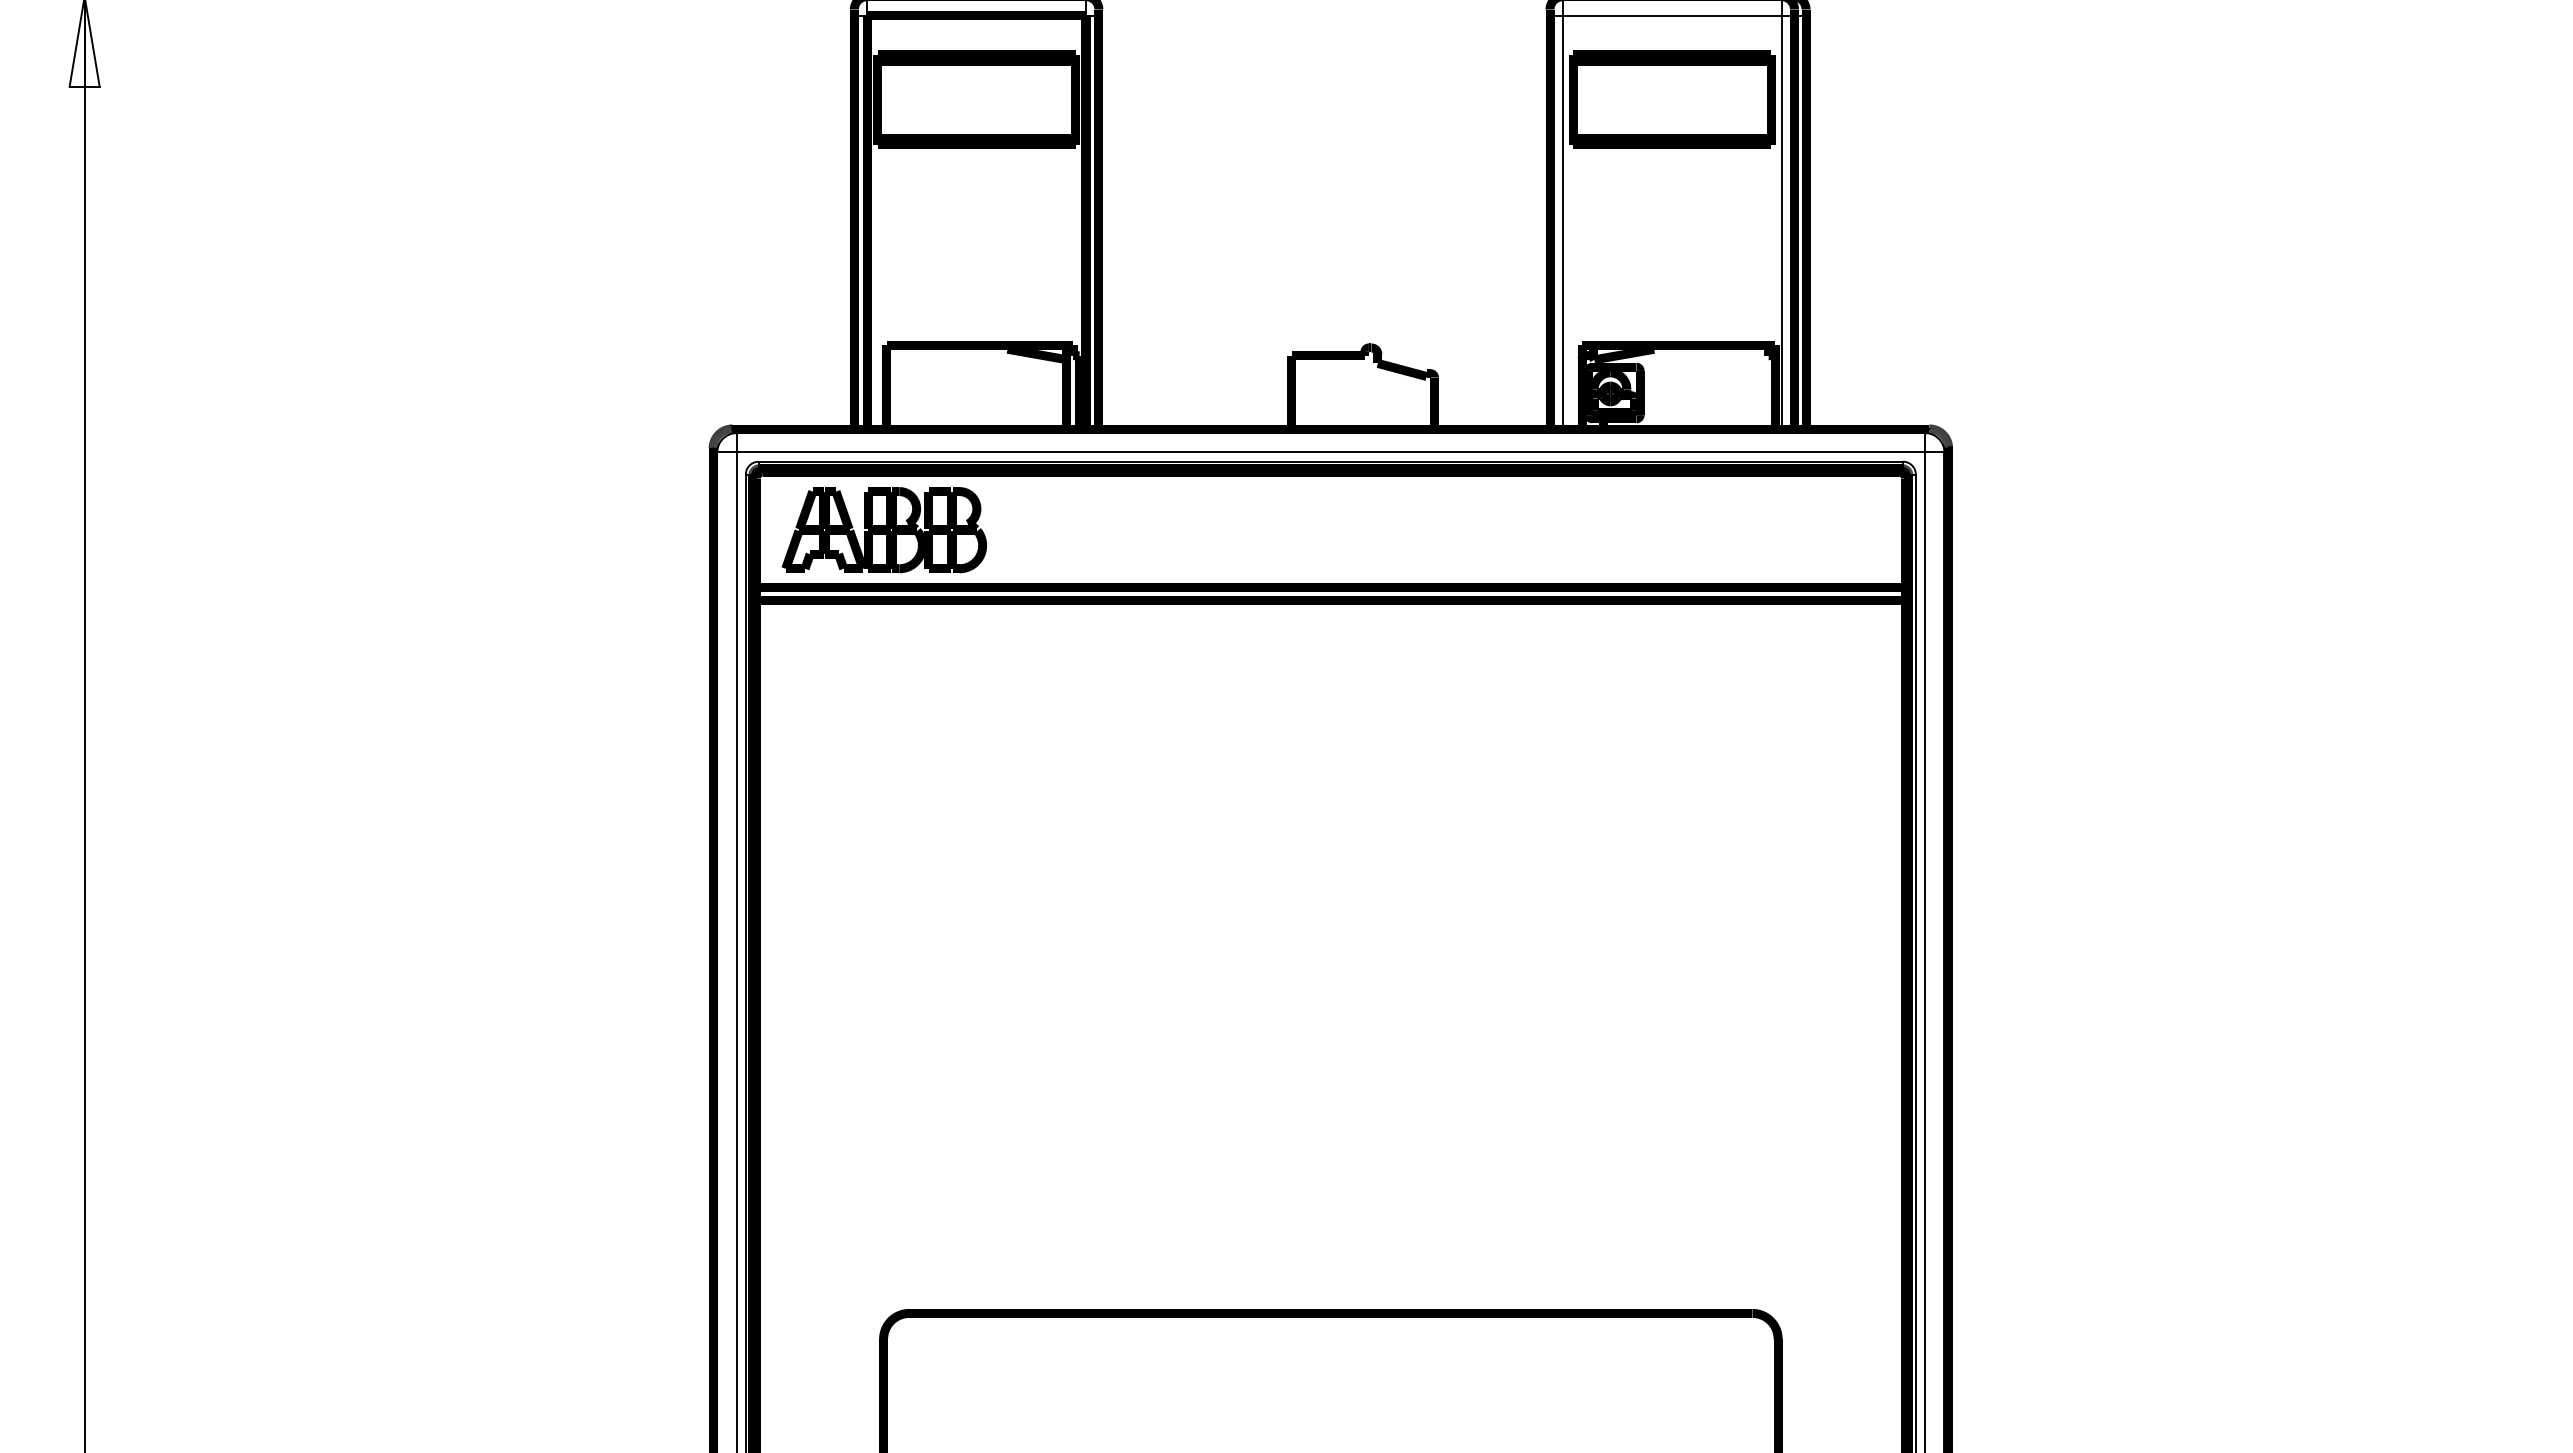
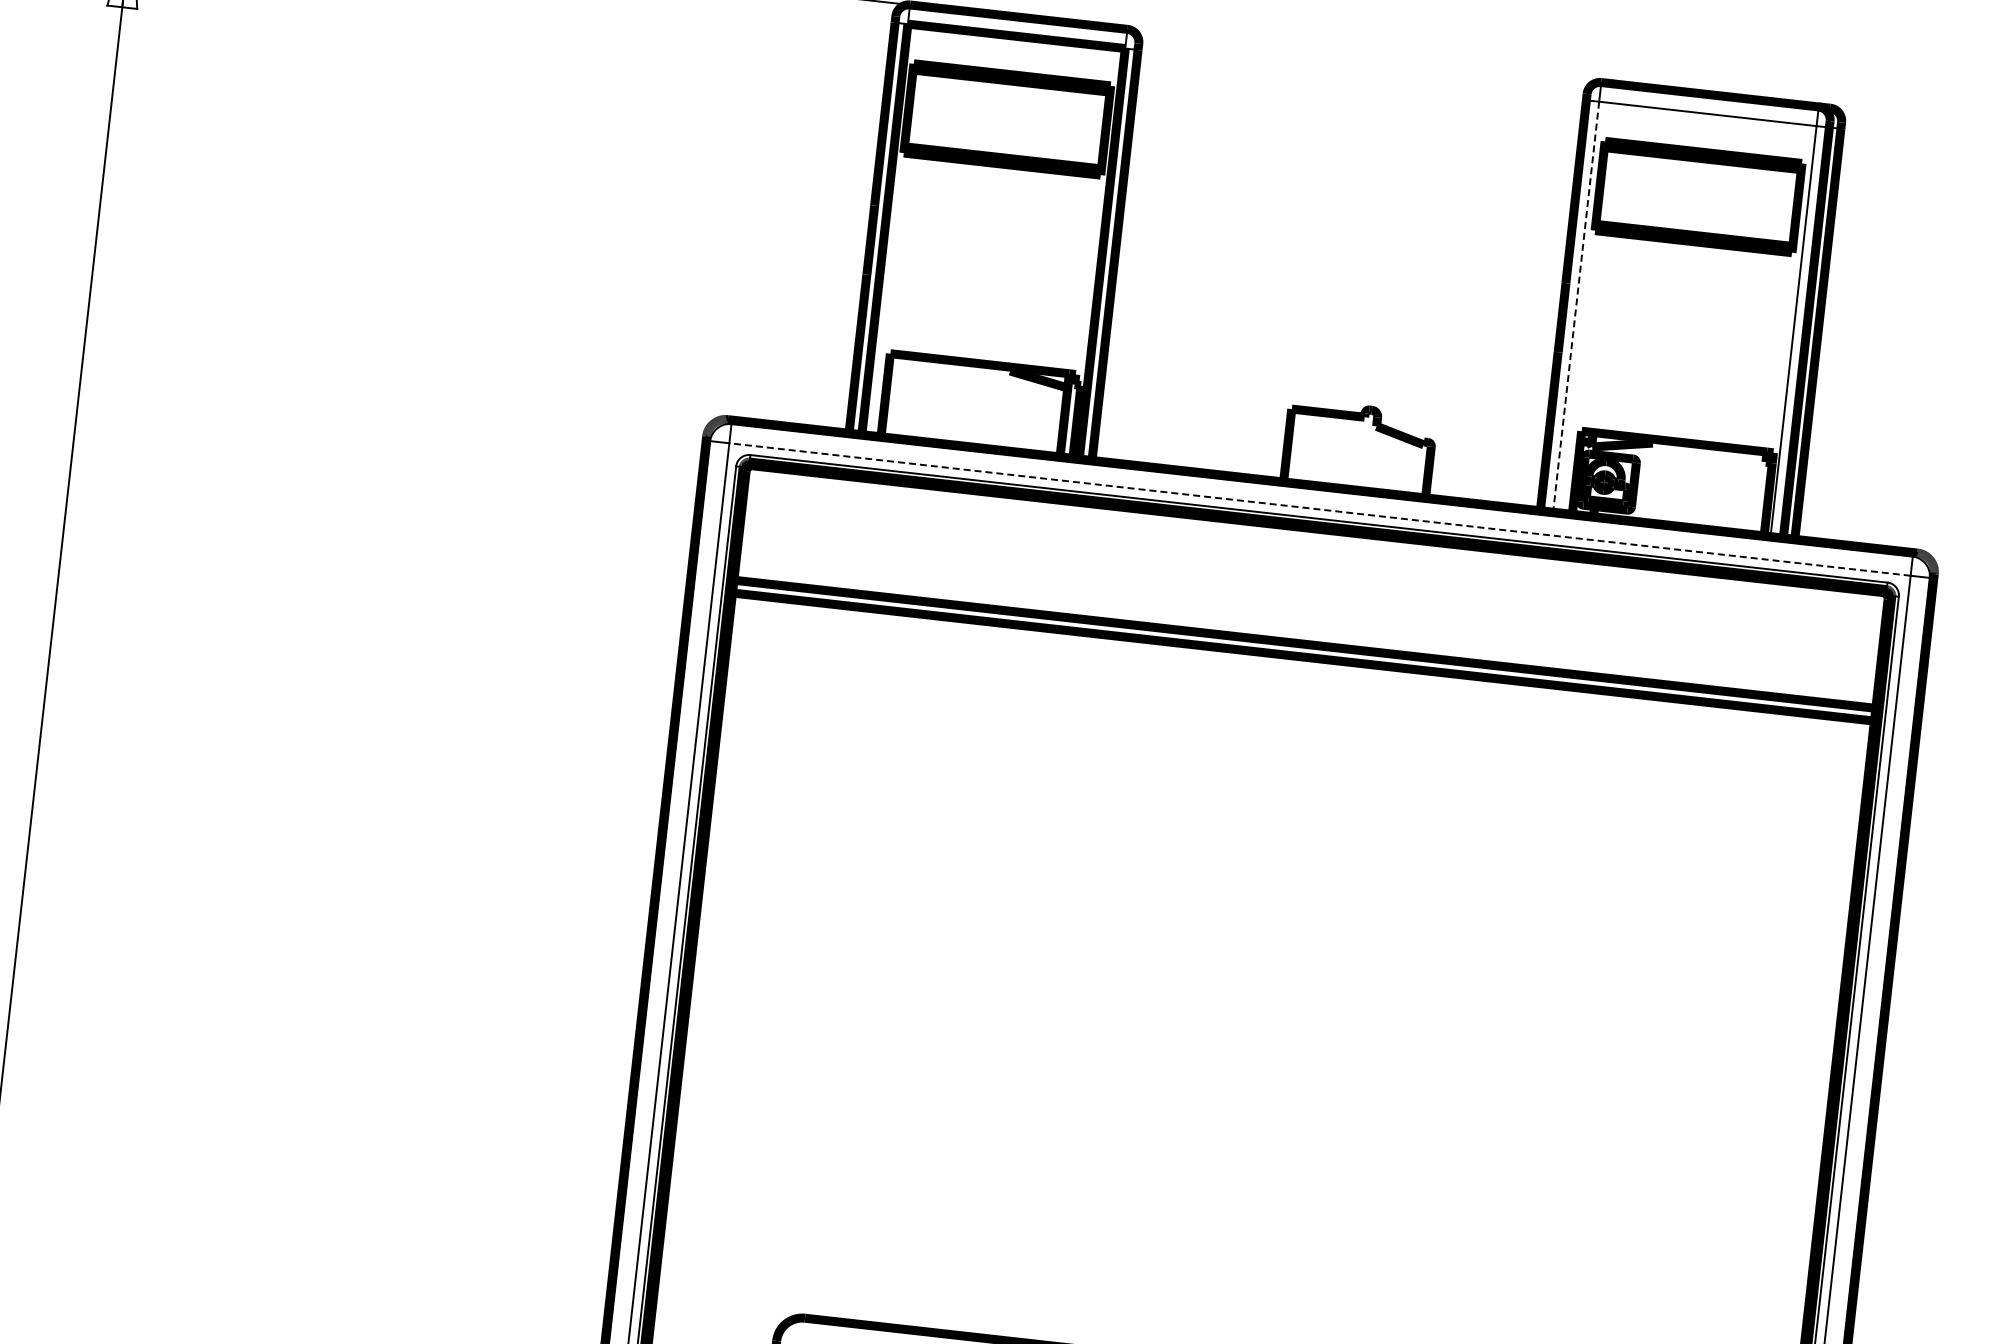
line: (1562, 222) -> (1575, 306), solid -> dashed
line: (1330, 452) -> (1319, 509), solid -> dashed
part: (884, 530) -> (867, 537), removed

